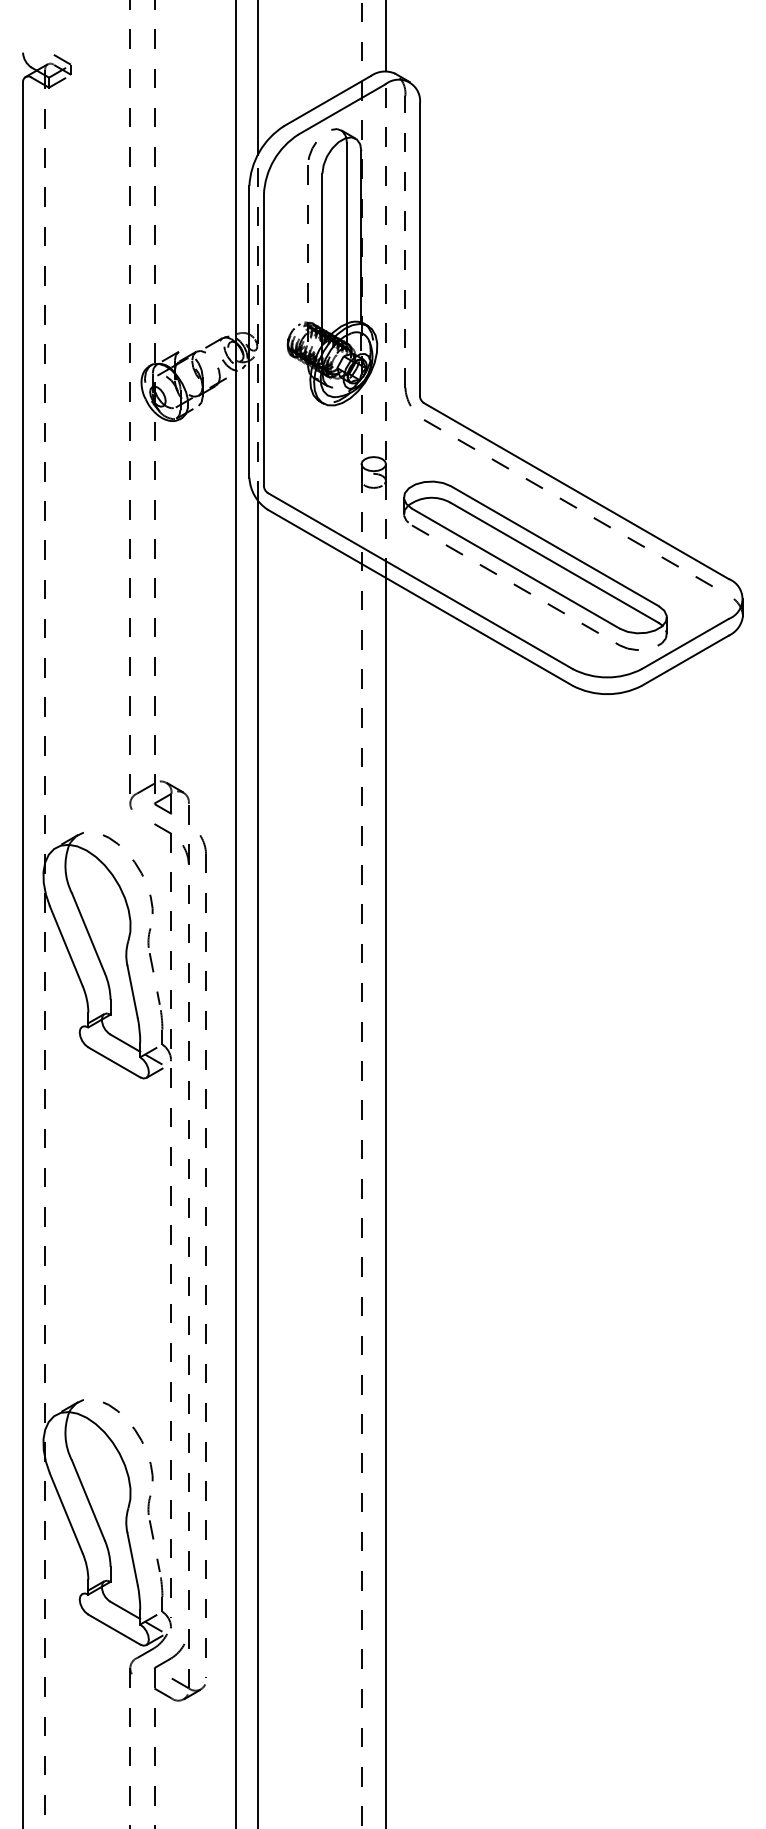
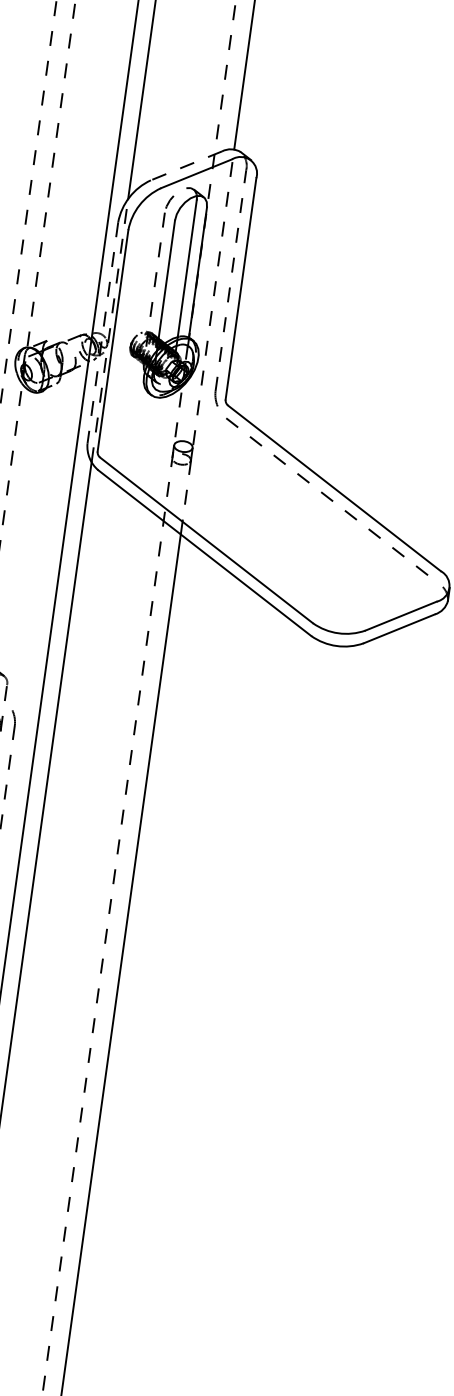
line: (326, 101) -> (185, 166), solid -> dashed
line: (249, 331) -> (102, 332), solid -> dashed
part: (535, 565) -> (295, 540), removed

